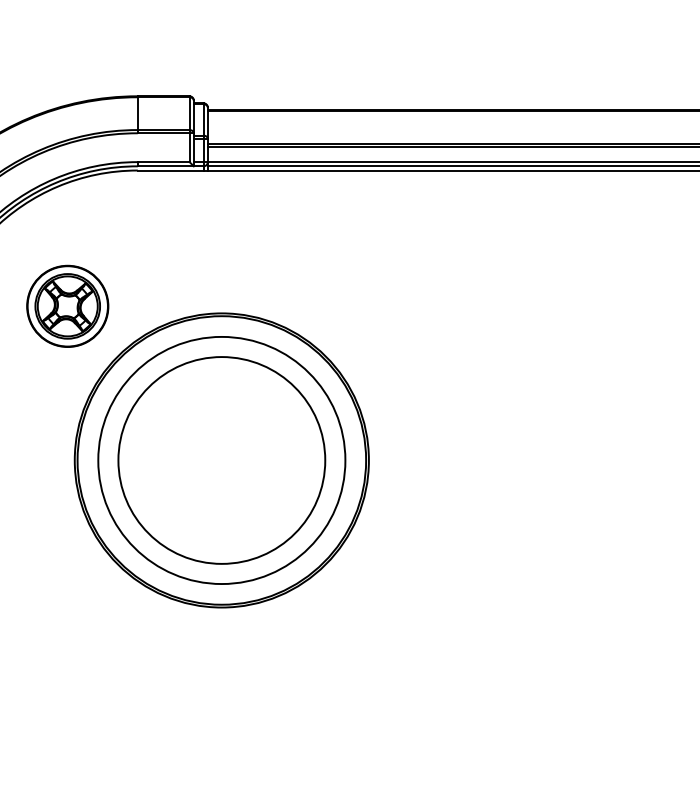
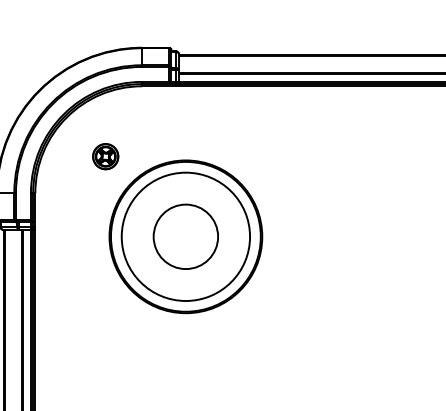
part: (67, 305) -> (105, 156), size x0.6
circle: (221, 459) -> (185, 236), size x0.6

